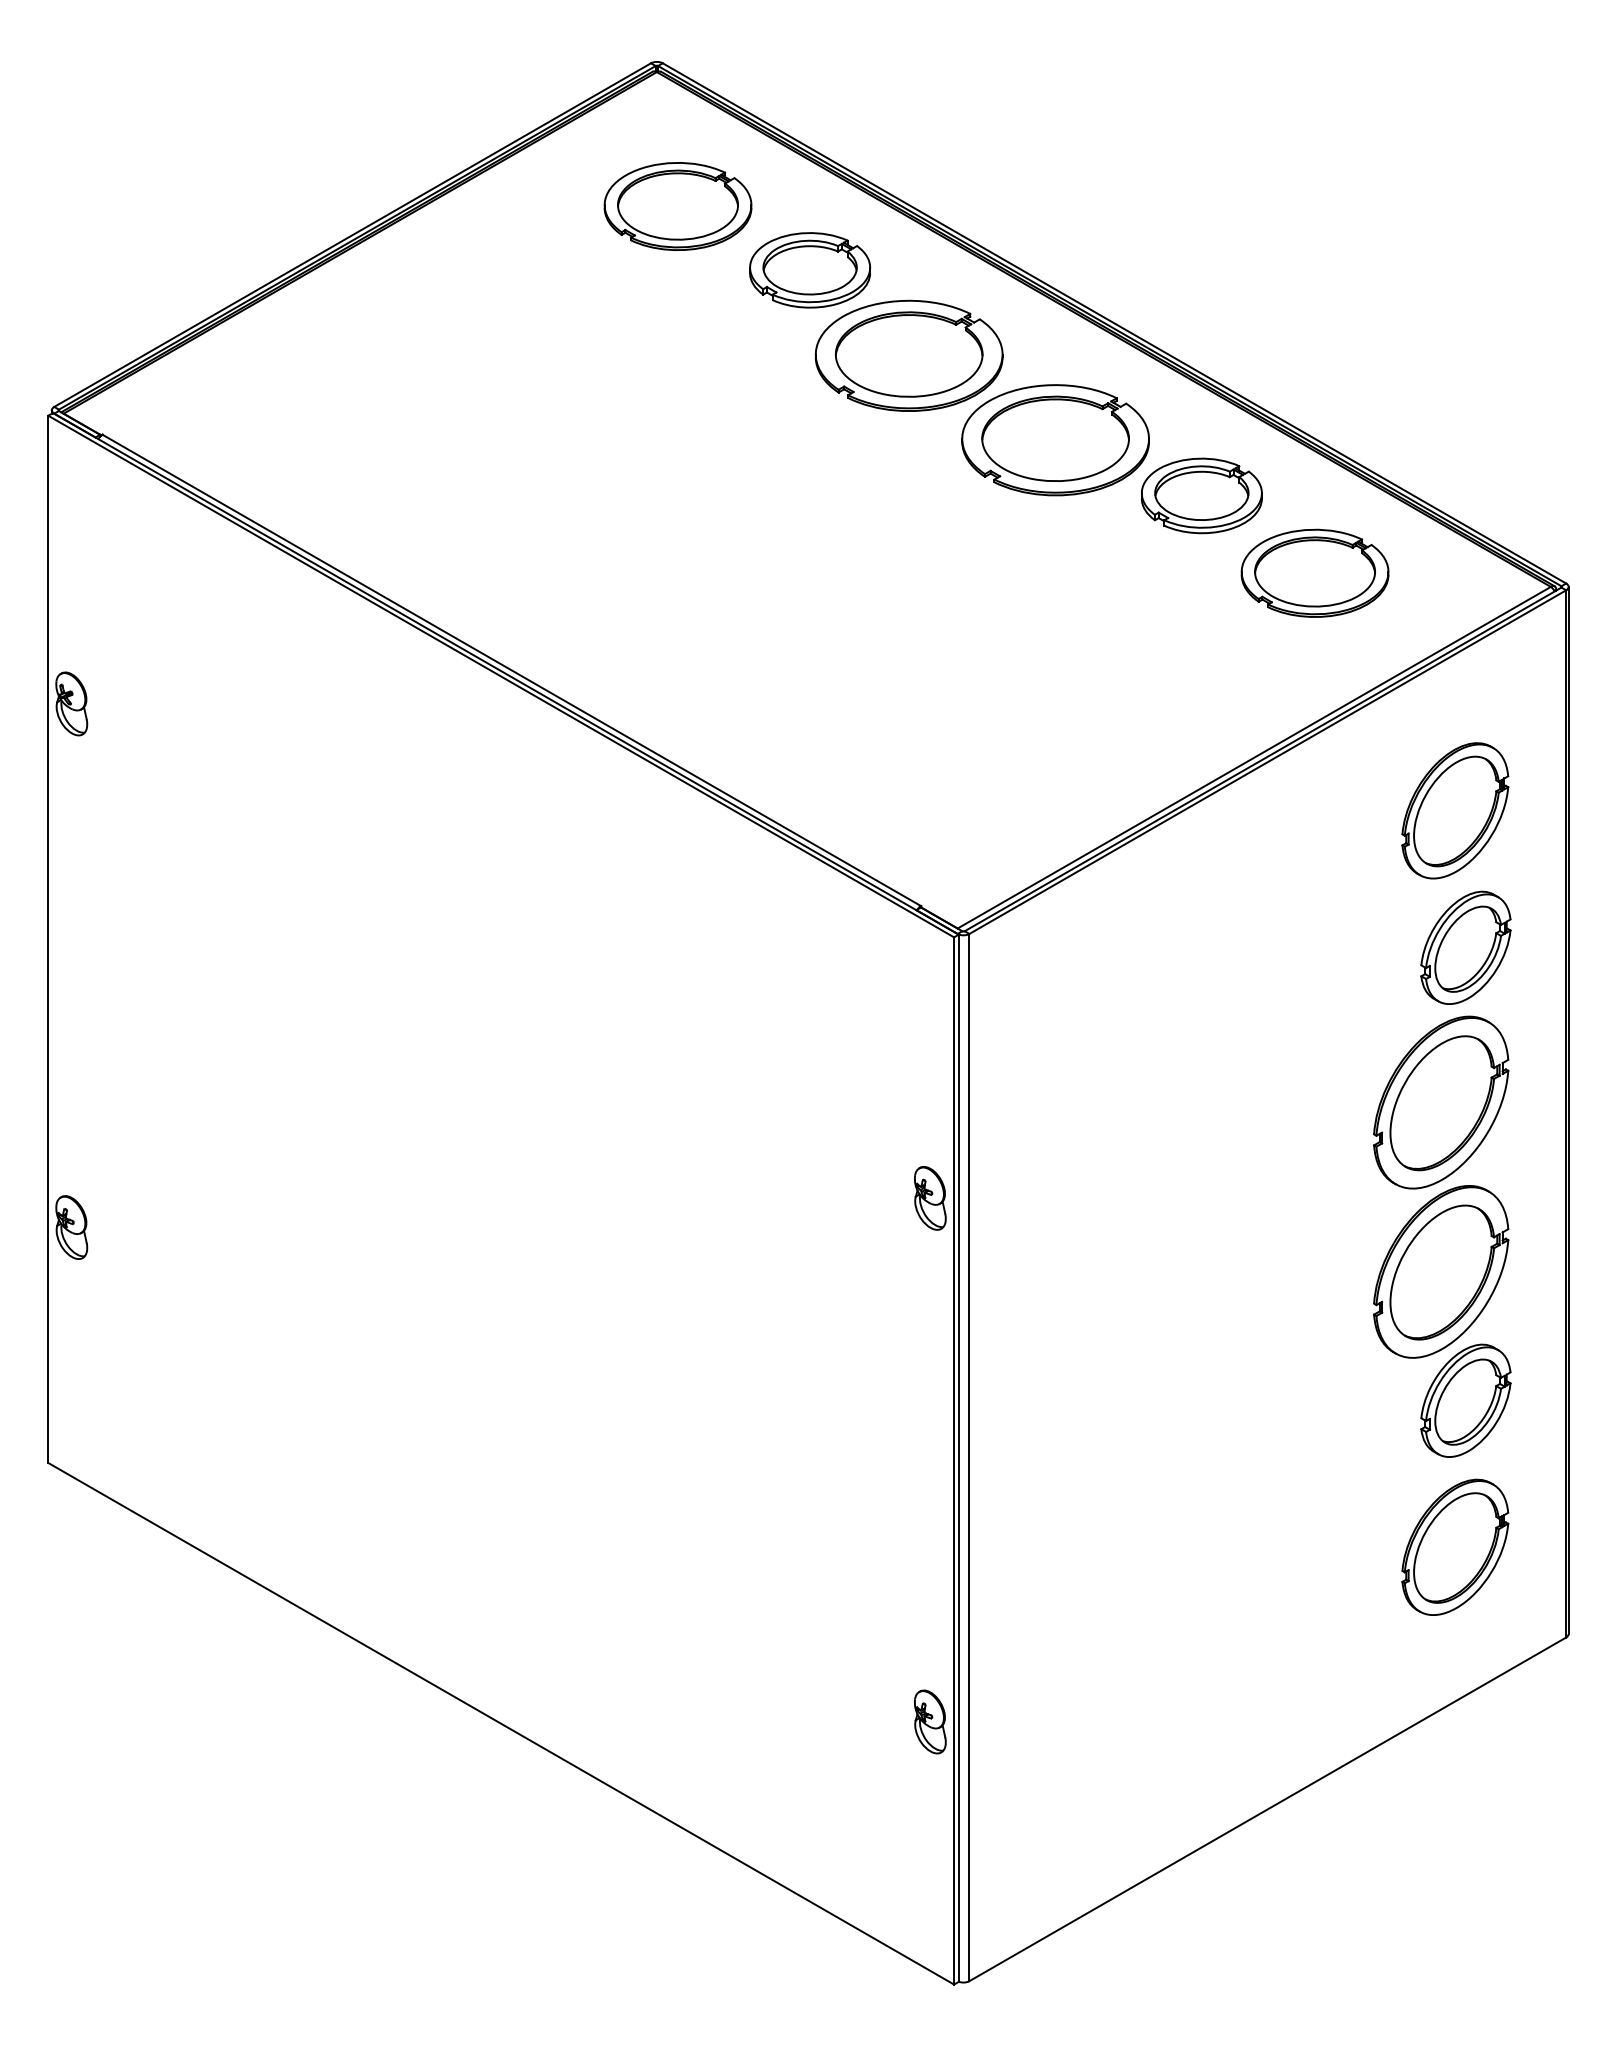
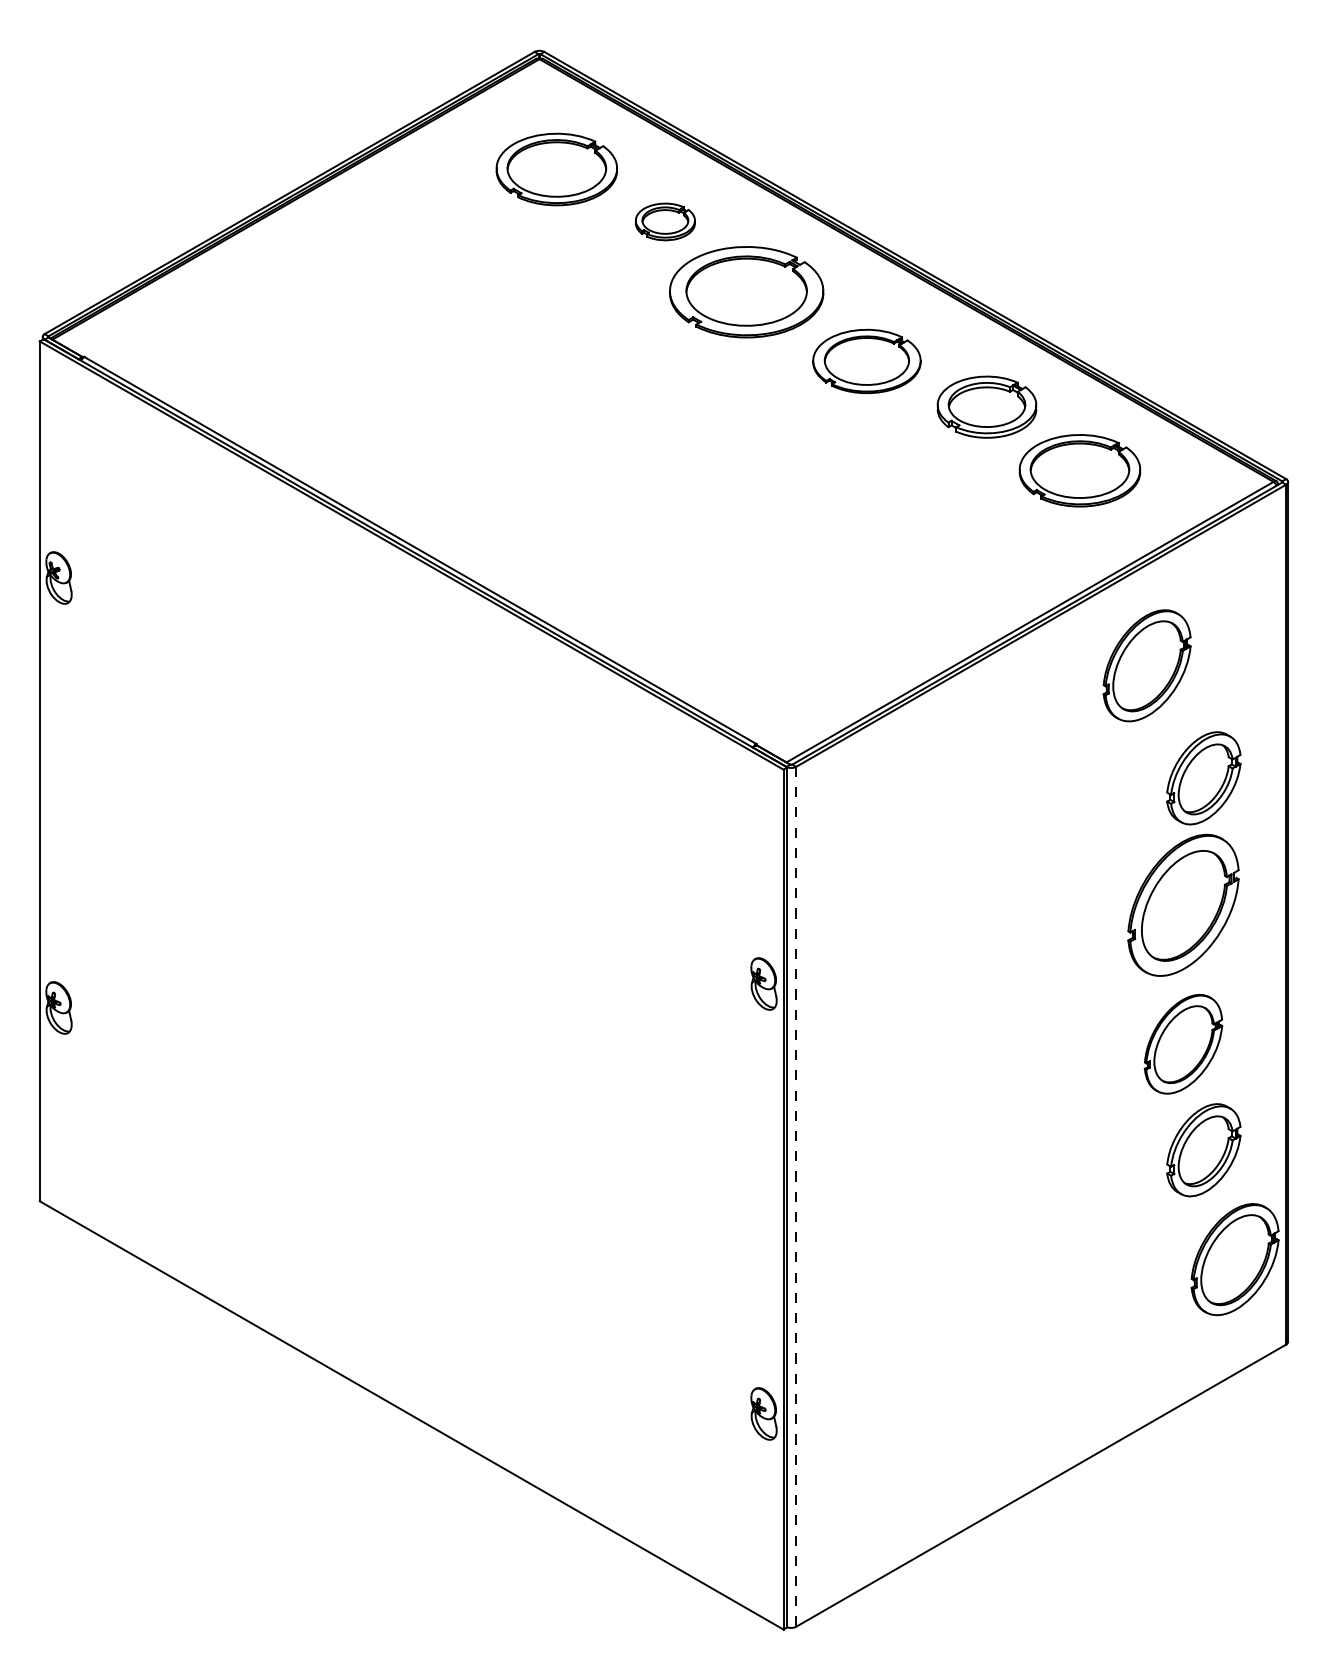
part: (810, 269) -> (665, 221), size x0.6
part: (1055, 440) -> (866, 361), size x0.7
part: (1454, 810) -> (1146, 665), moved
part: (1441, 1270) -> (1183, 1043), size x0.7
line: (969, 1457) -> (796, 1196), solid -> dashed
part: (1454, 1547) -> (1234, 1259), moved

